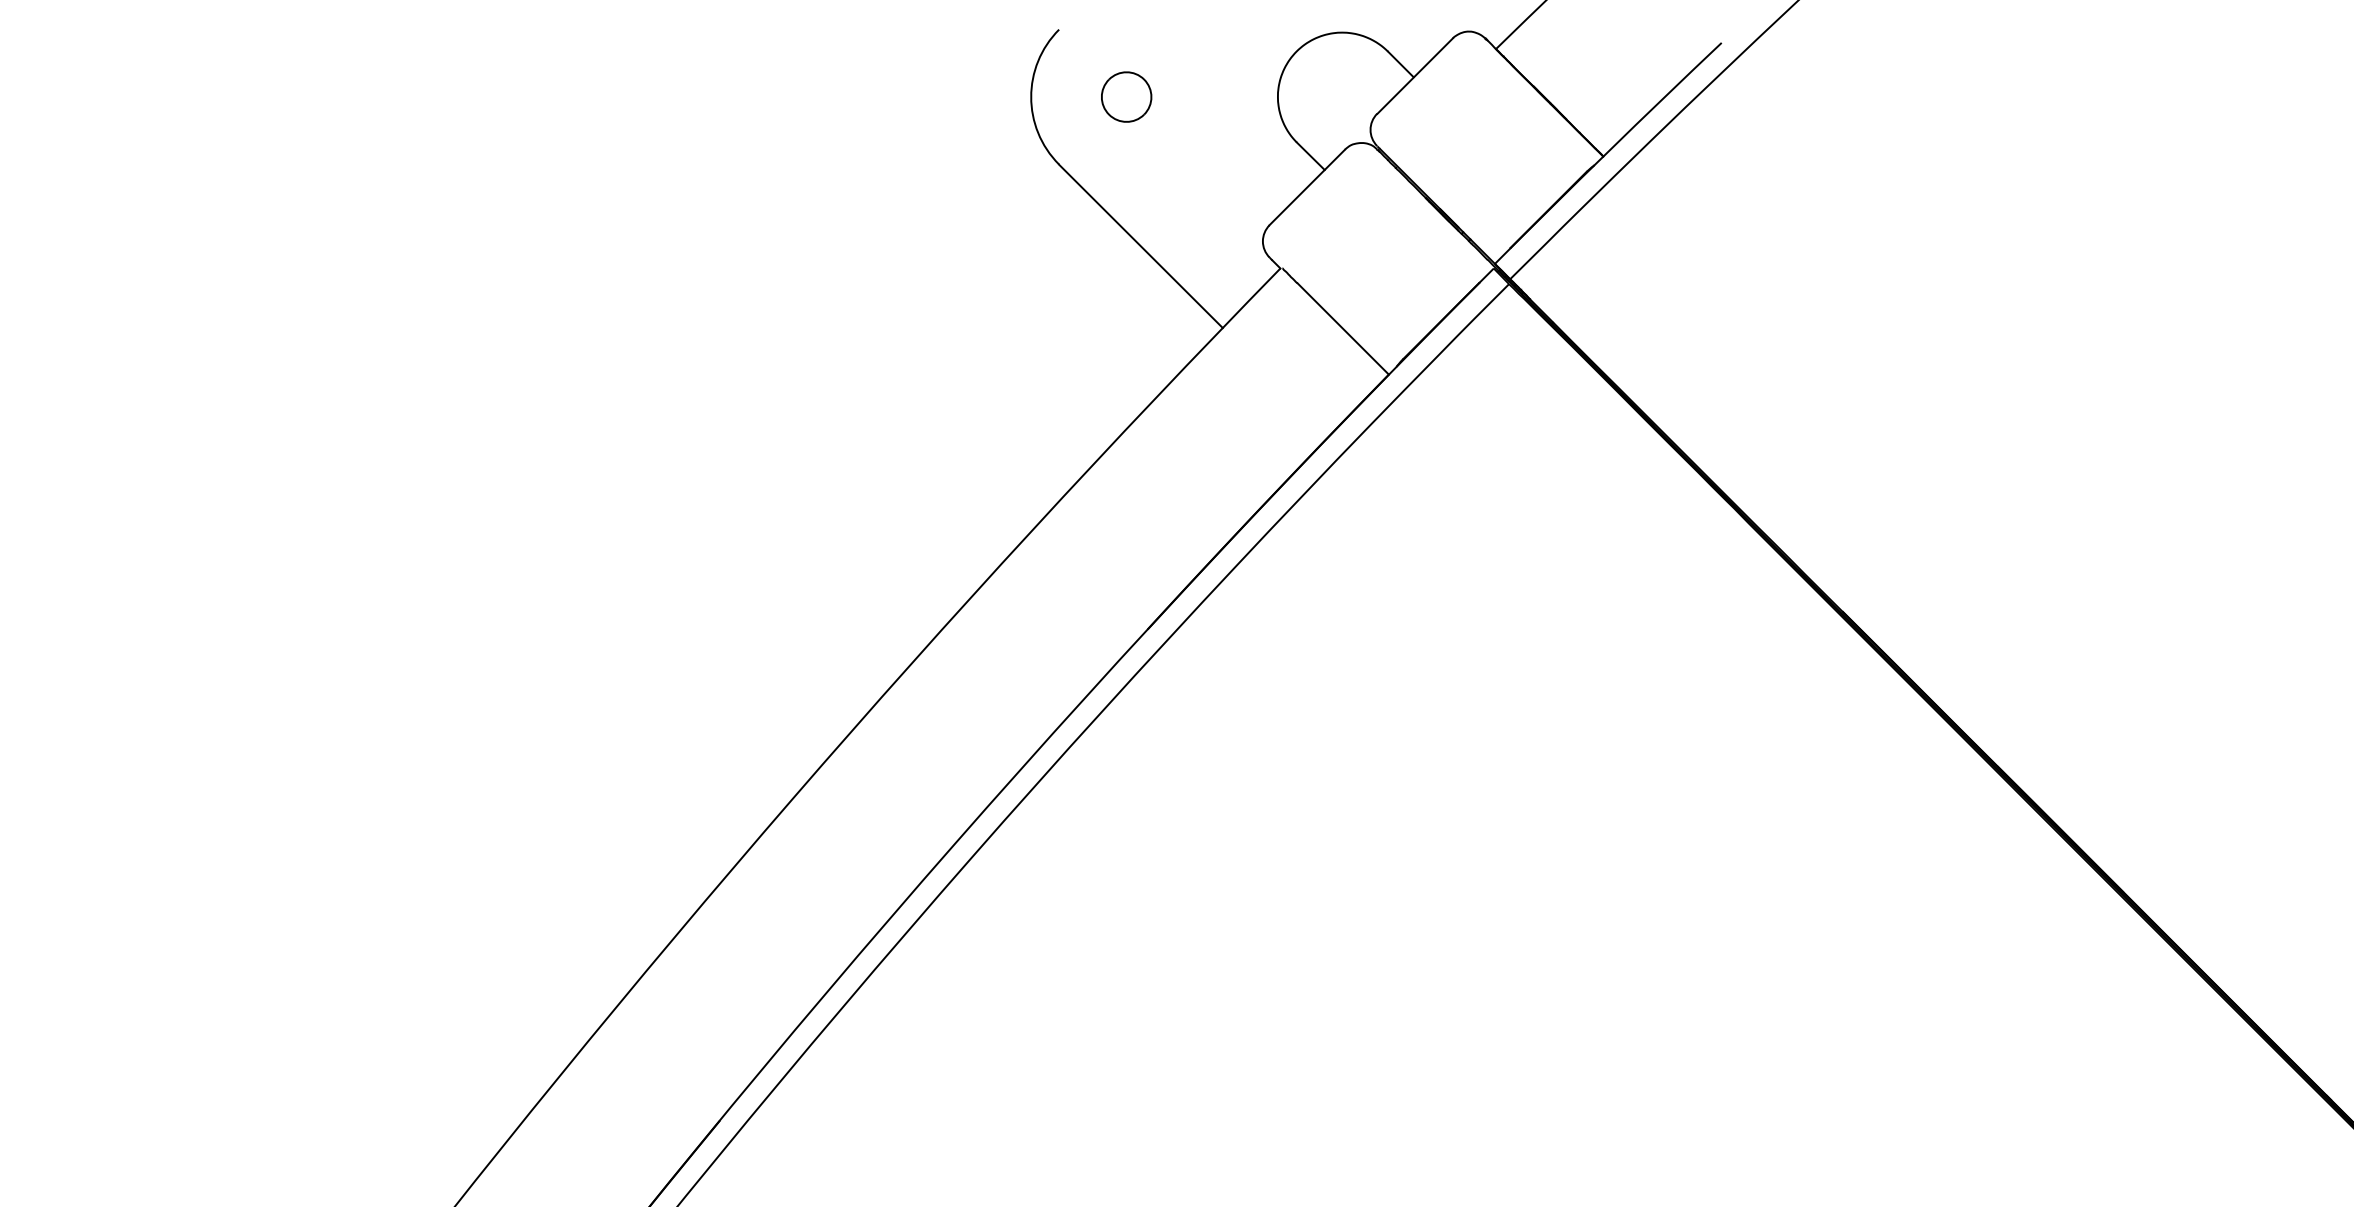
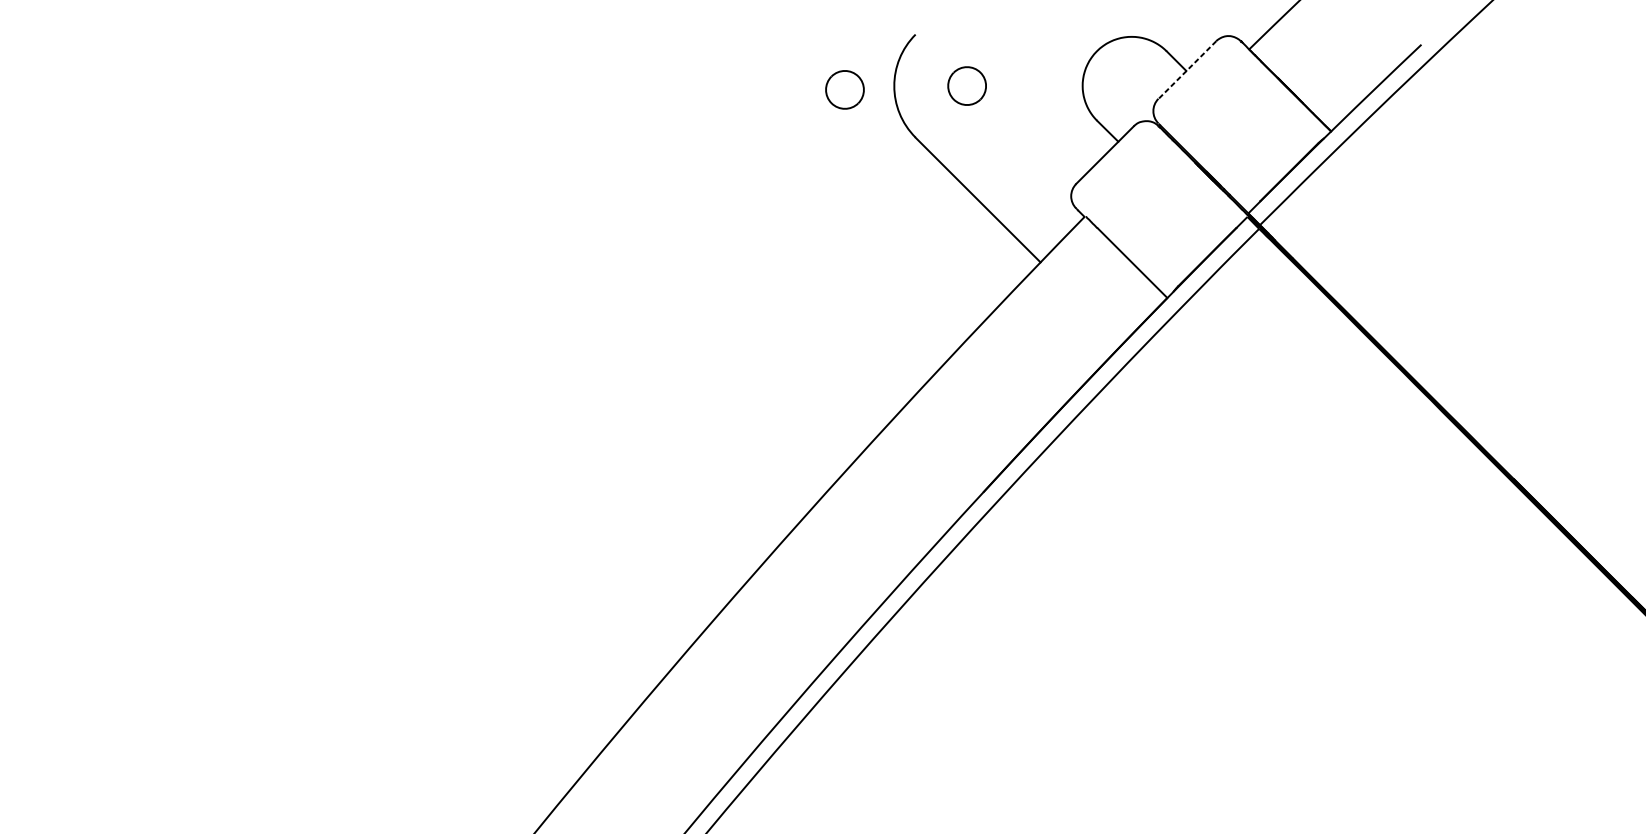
line: (1414, 76) -> (1186, 70), solid -> dashed
part: (966, 101) -> (844, 89), added

